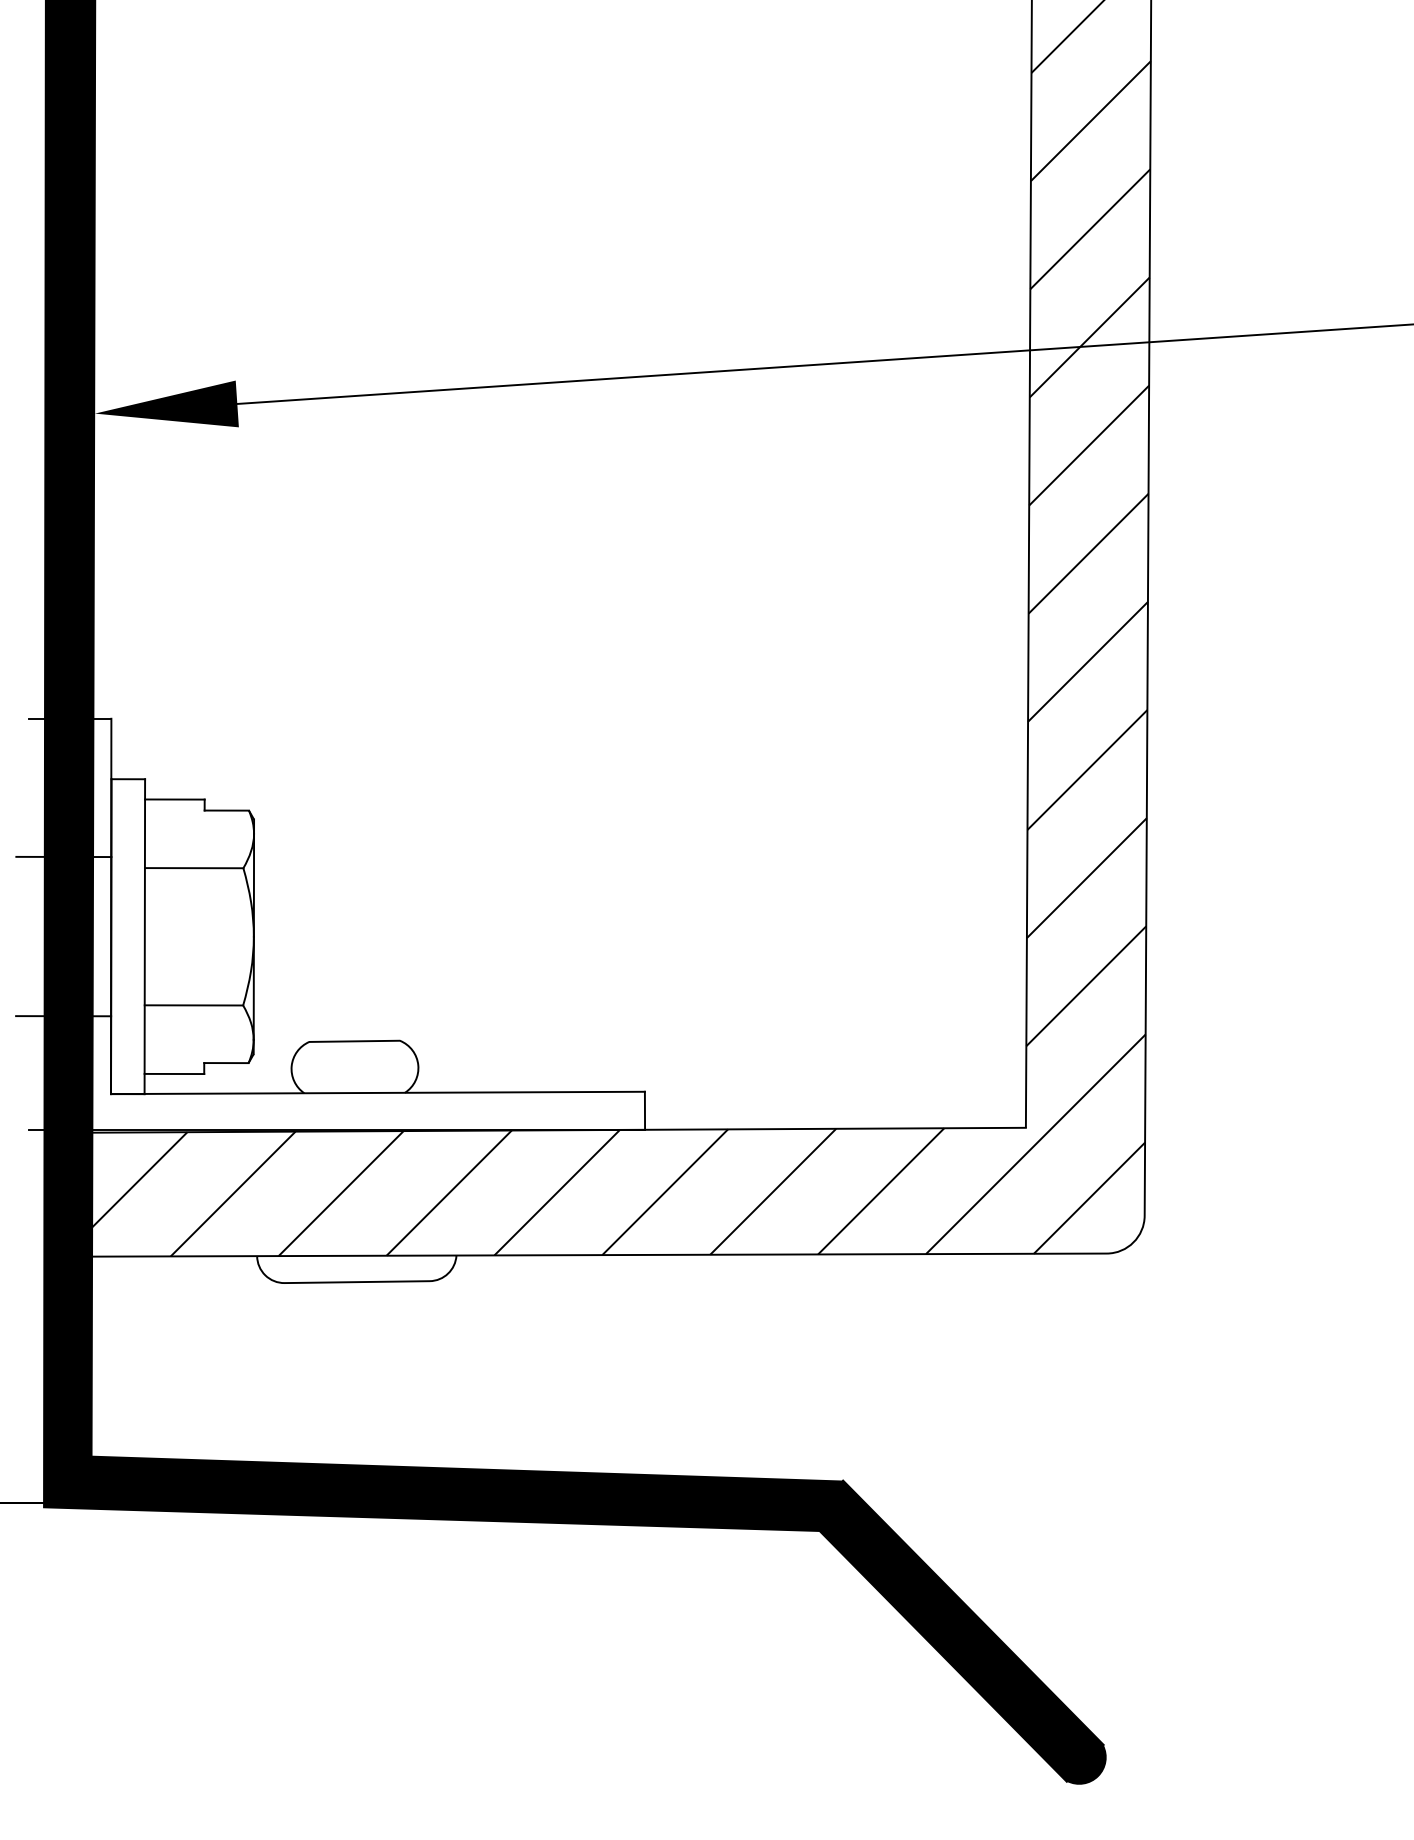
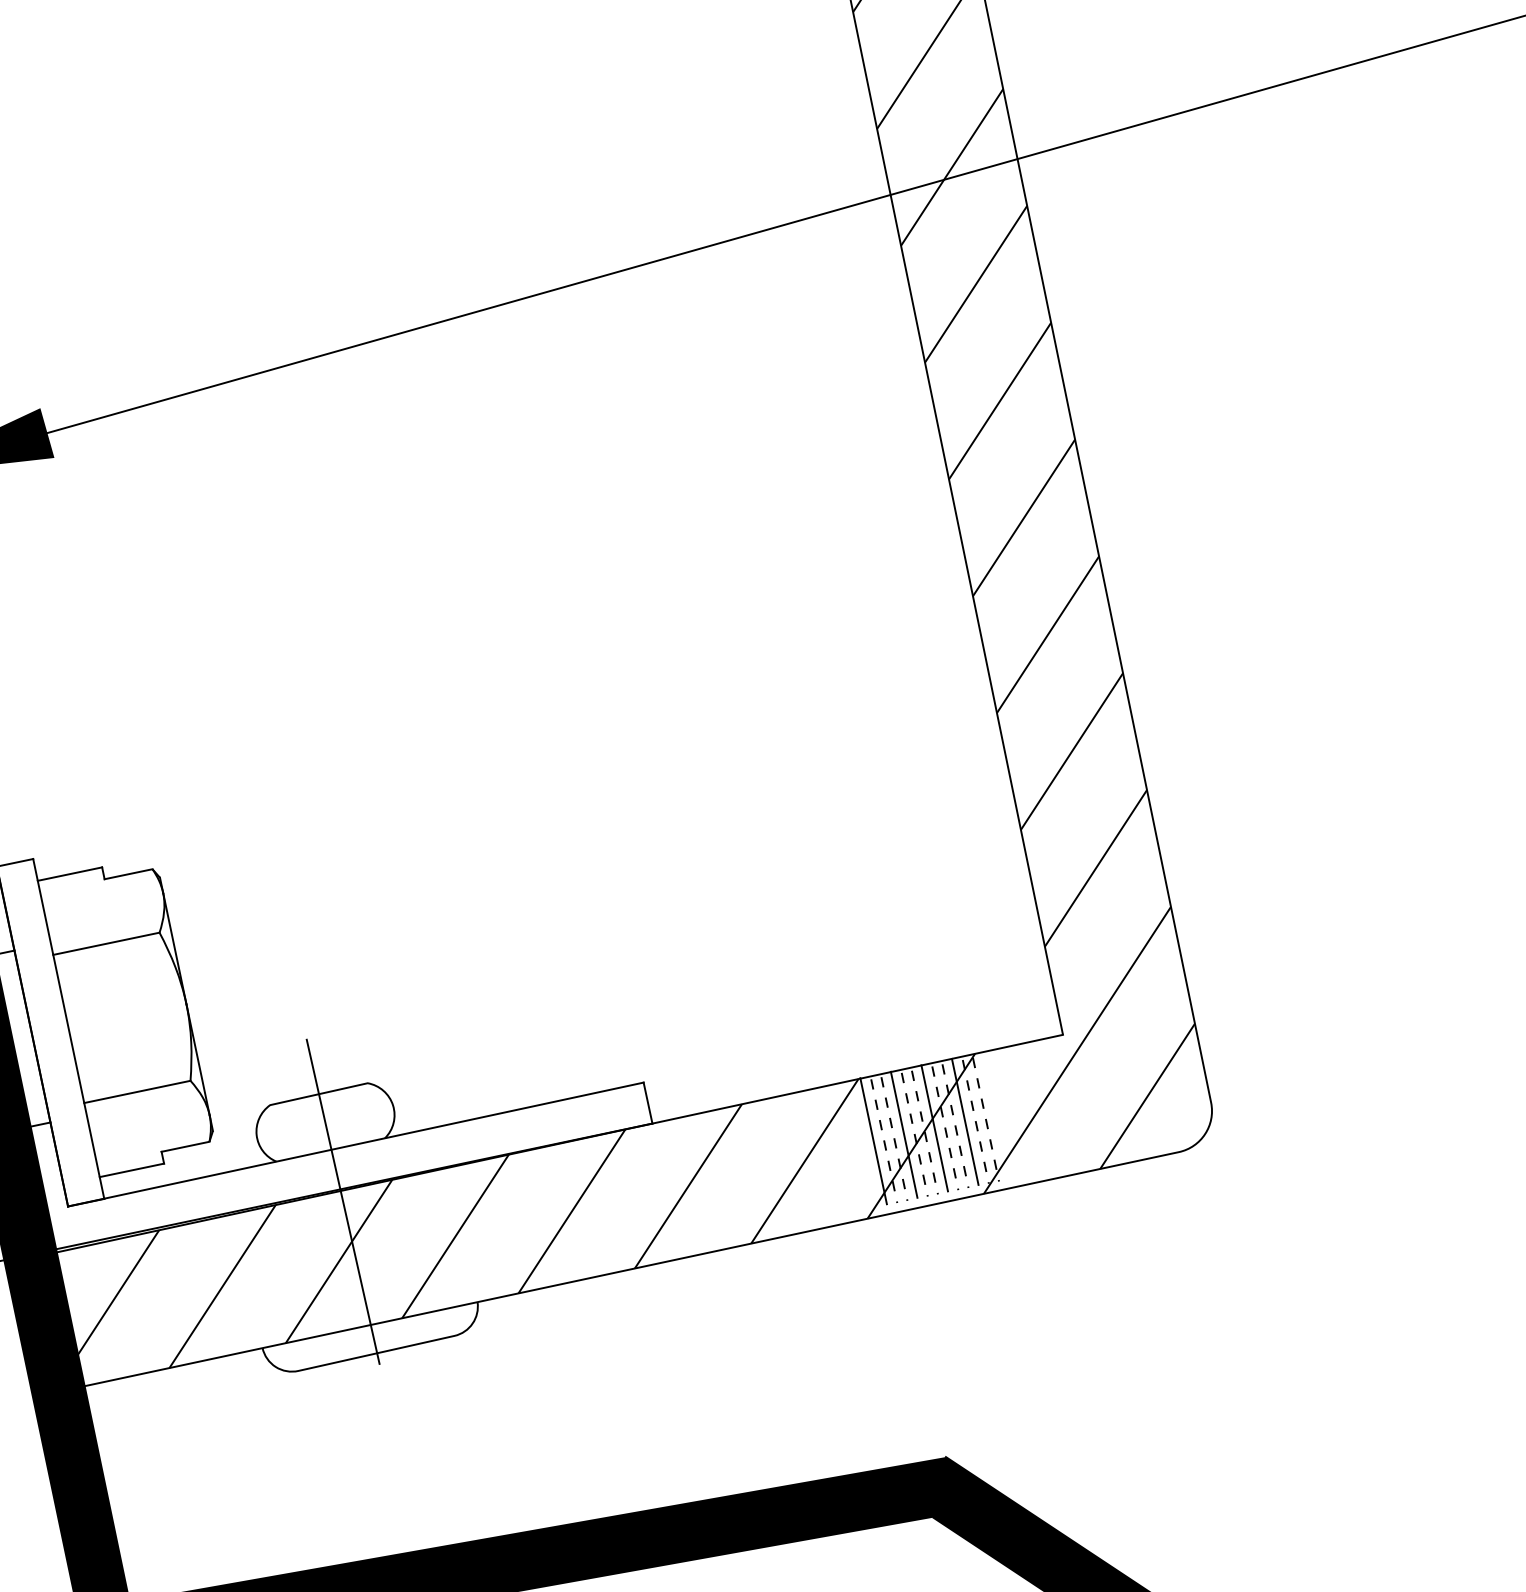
line: (355, 1140) -> (342, 1200), added
hatch: (889, 1186) -> (929, 1129), added

